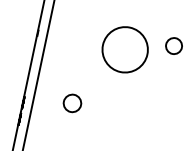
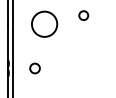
circle: (125, 48) -> (44, 23), moved
circle: (71, 103) -> (34, 68), moved

